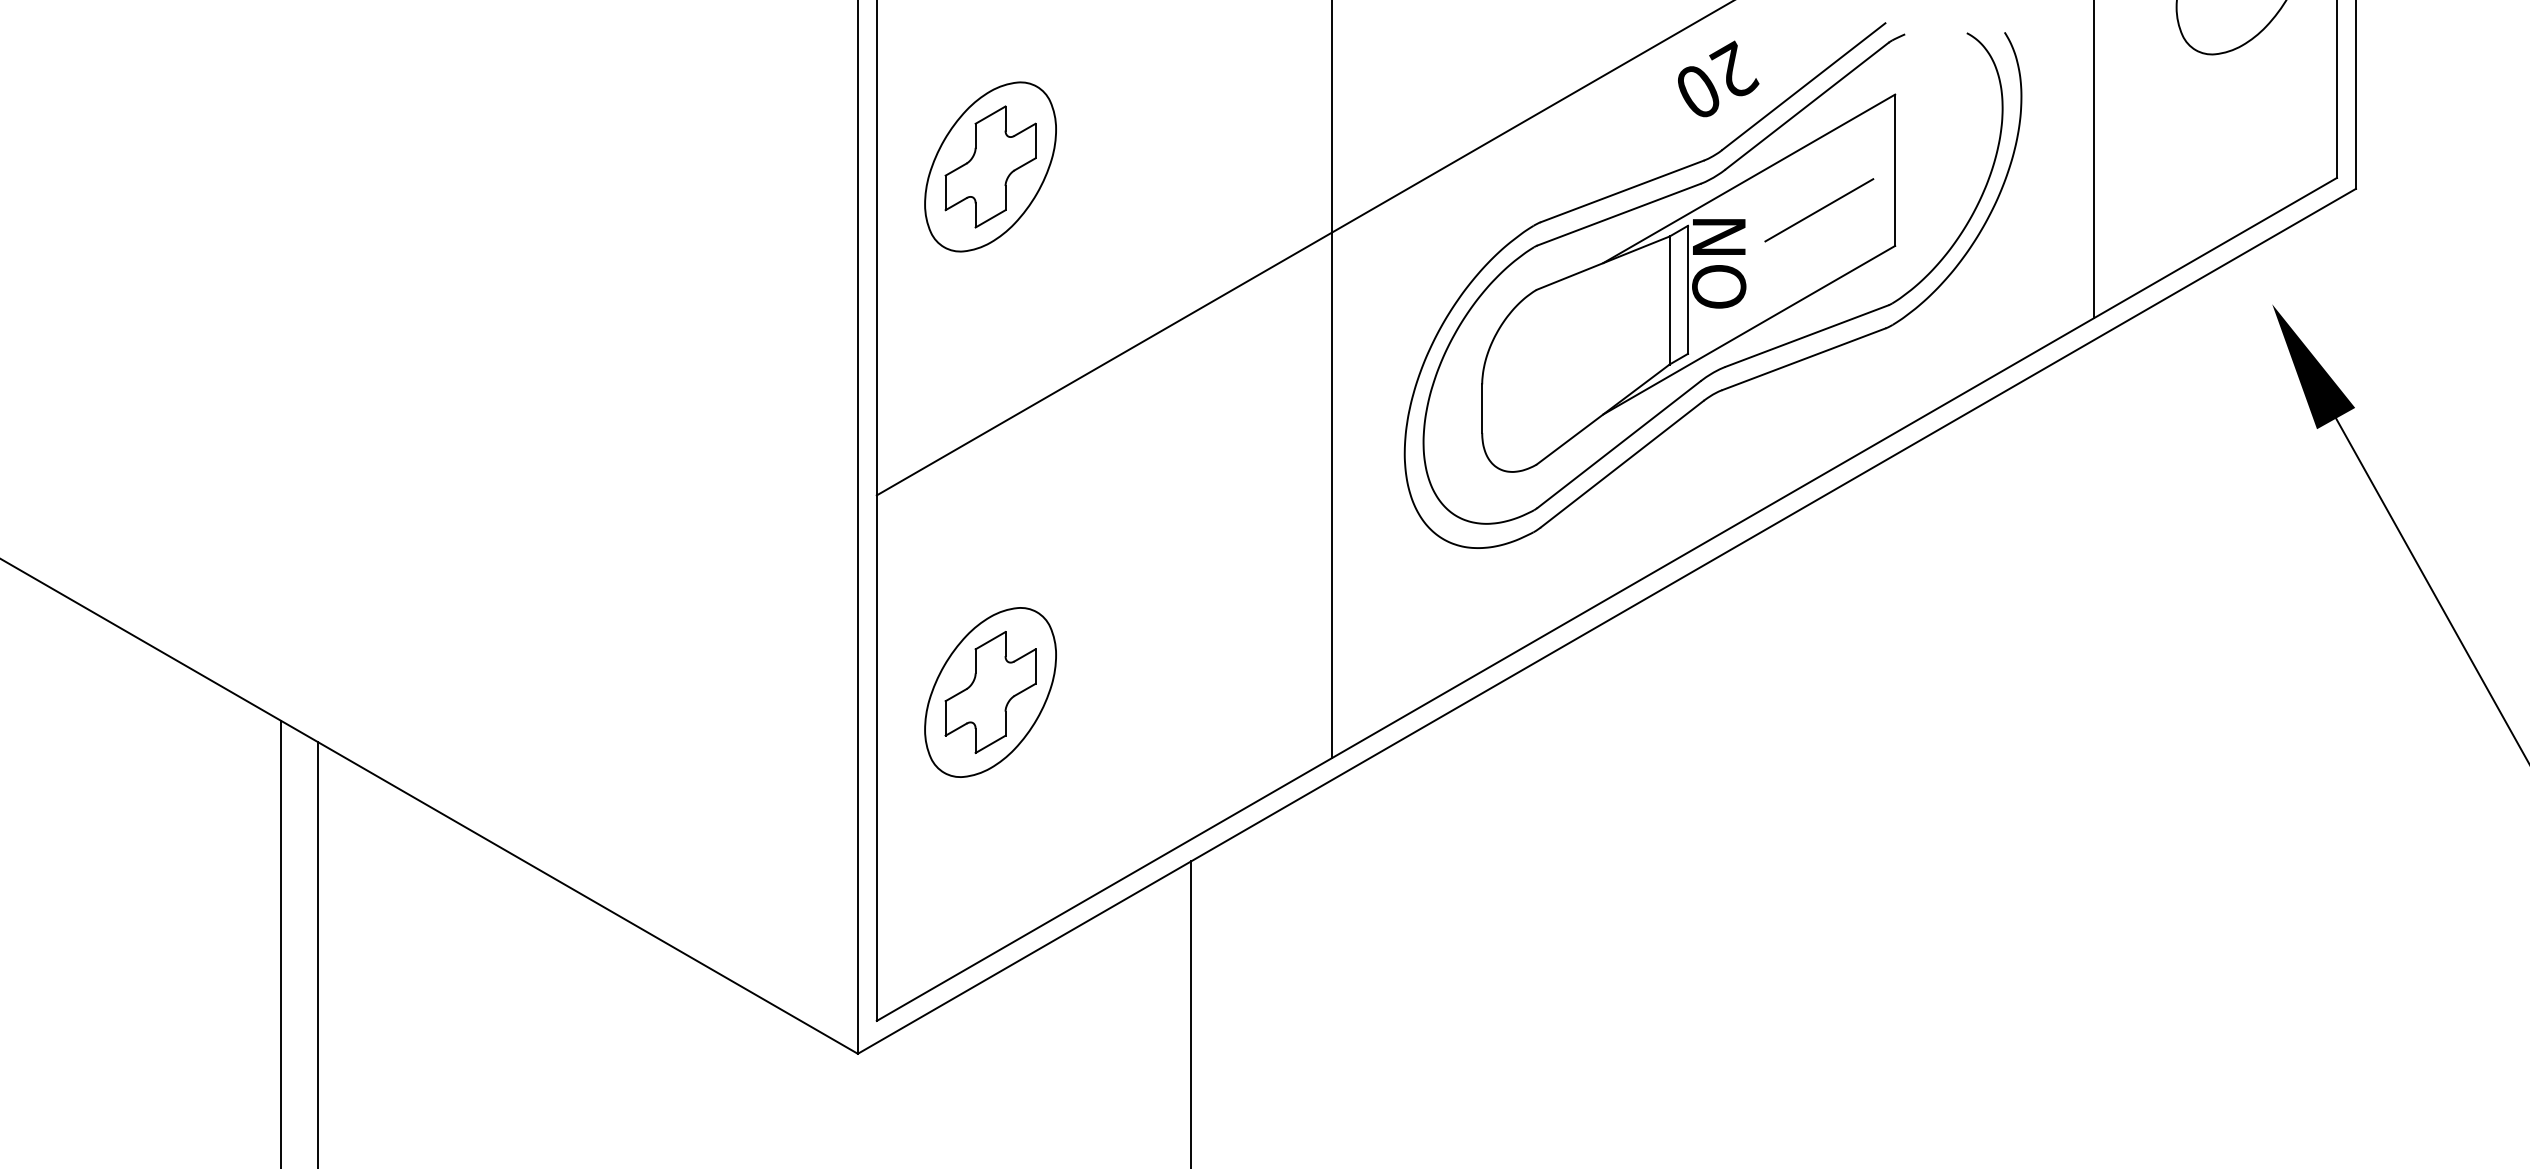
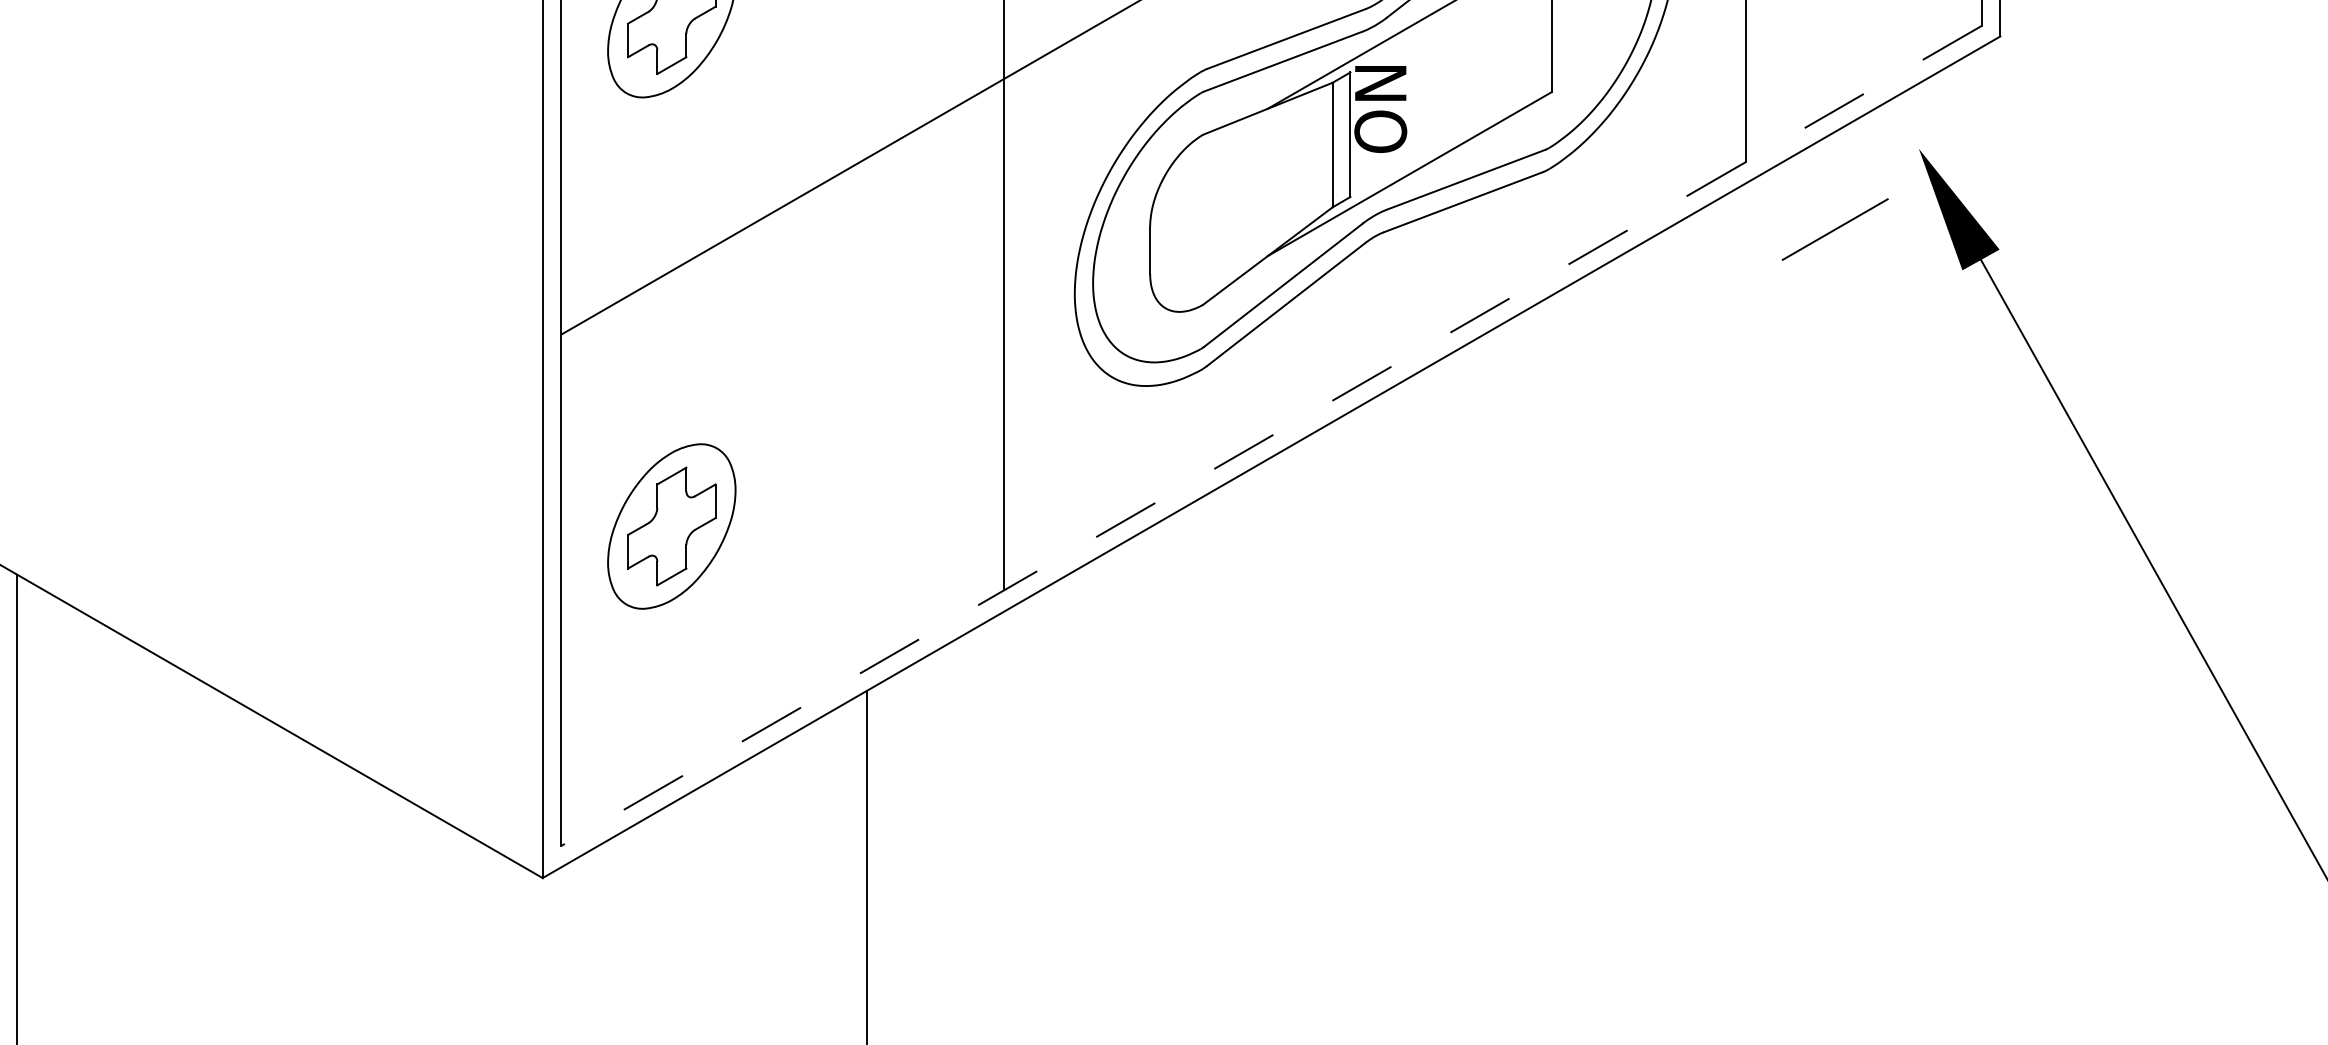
line: (1819, 210) -> (1835, 229), moved
line: (1606, 599) -> (1271, 436), solid -> dashed

